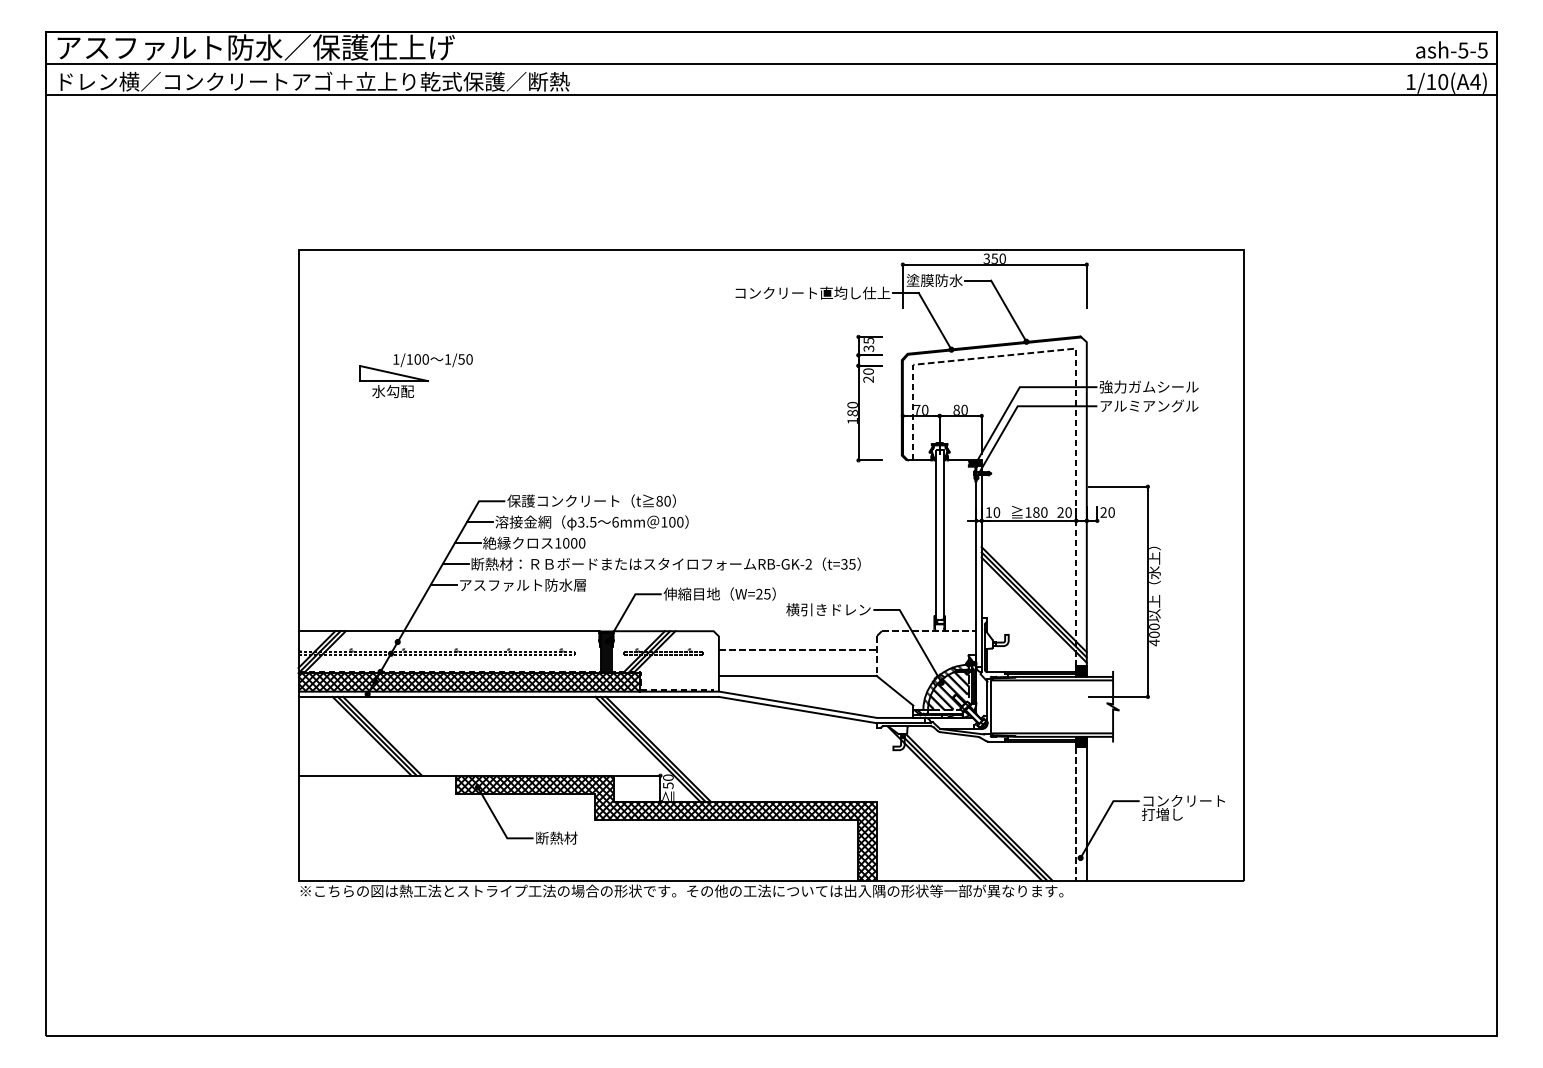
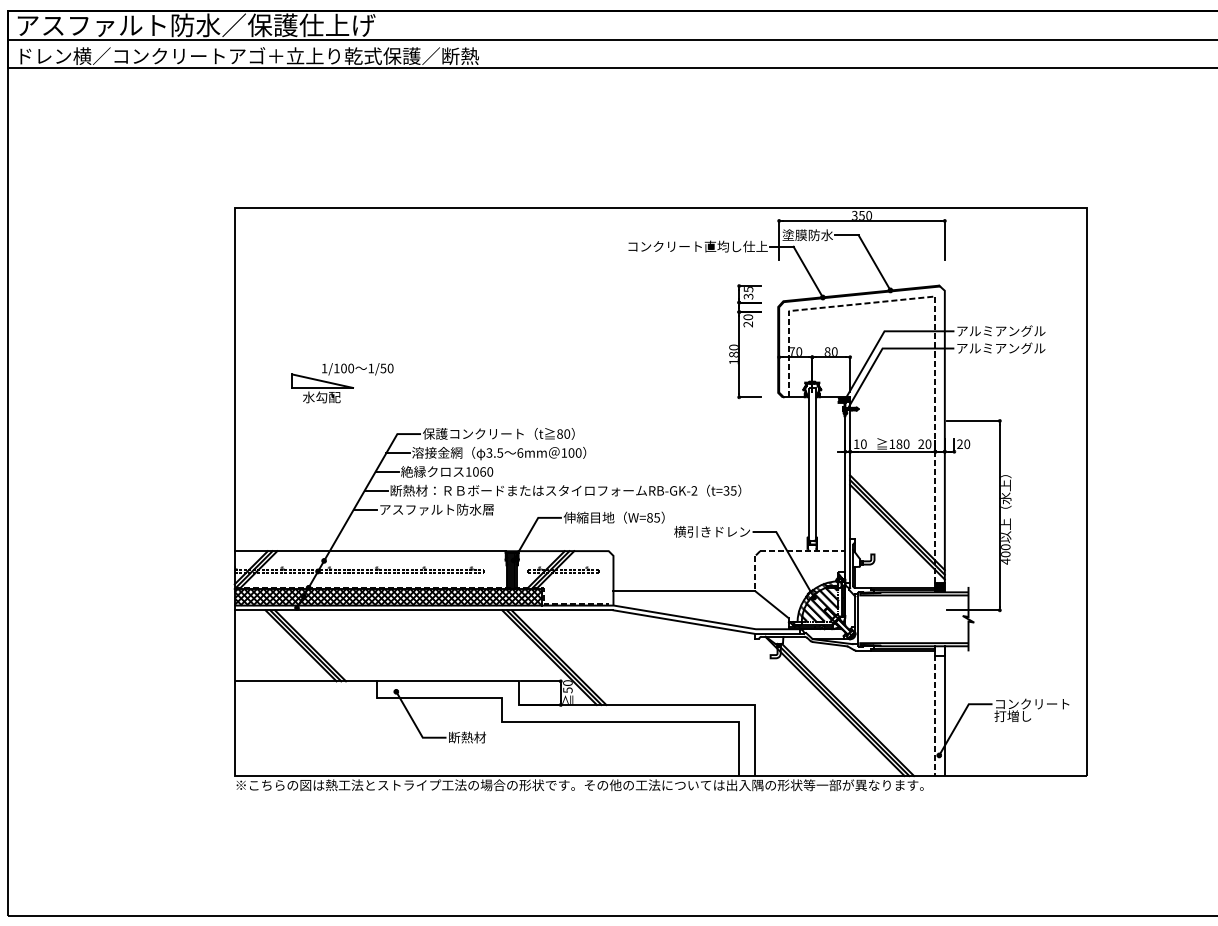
part: (415, 375) -> (341, 382), moved
text: (1141, 386) -> (994, 330), 強力ガムシール -> アルミアングル
text: (574, 543) -> (483, 472), 1000 -> 1060
text: (759, 594) -> (650, 518), W=25 -> W=85
line: (797, 649) -> (684, 567), removed
hatch: (1081, 741) -> (940, 650), removed
hatch: (666, 827) -> (566, 727), removed

